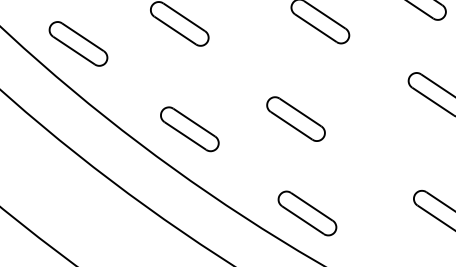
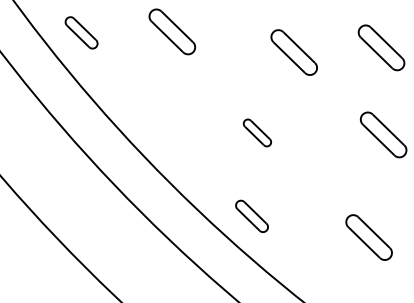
part: (78, 43) -> (81, 32), size x0.7
part: (296, 118) -> (257, 132), size x0.6
part: (189, 129) -> (163, 124), removed
part: (306, 213) -> (251, 216), size x0.7

